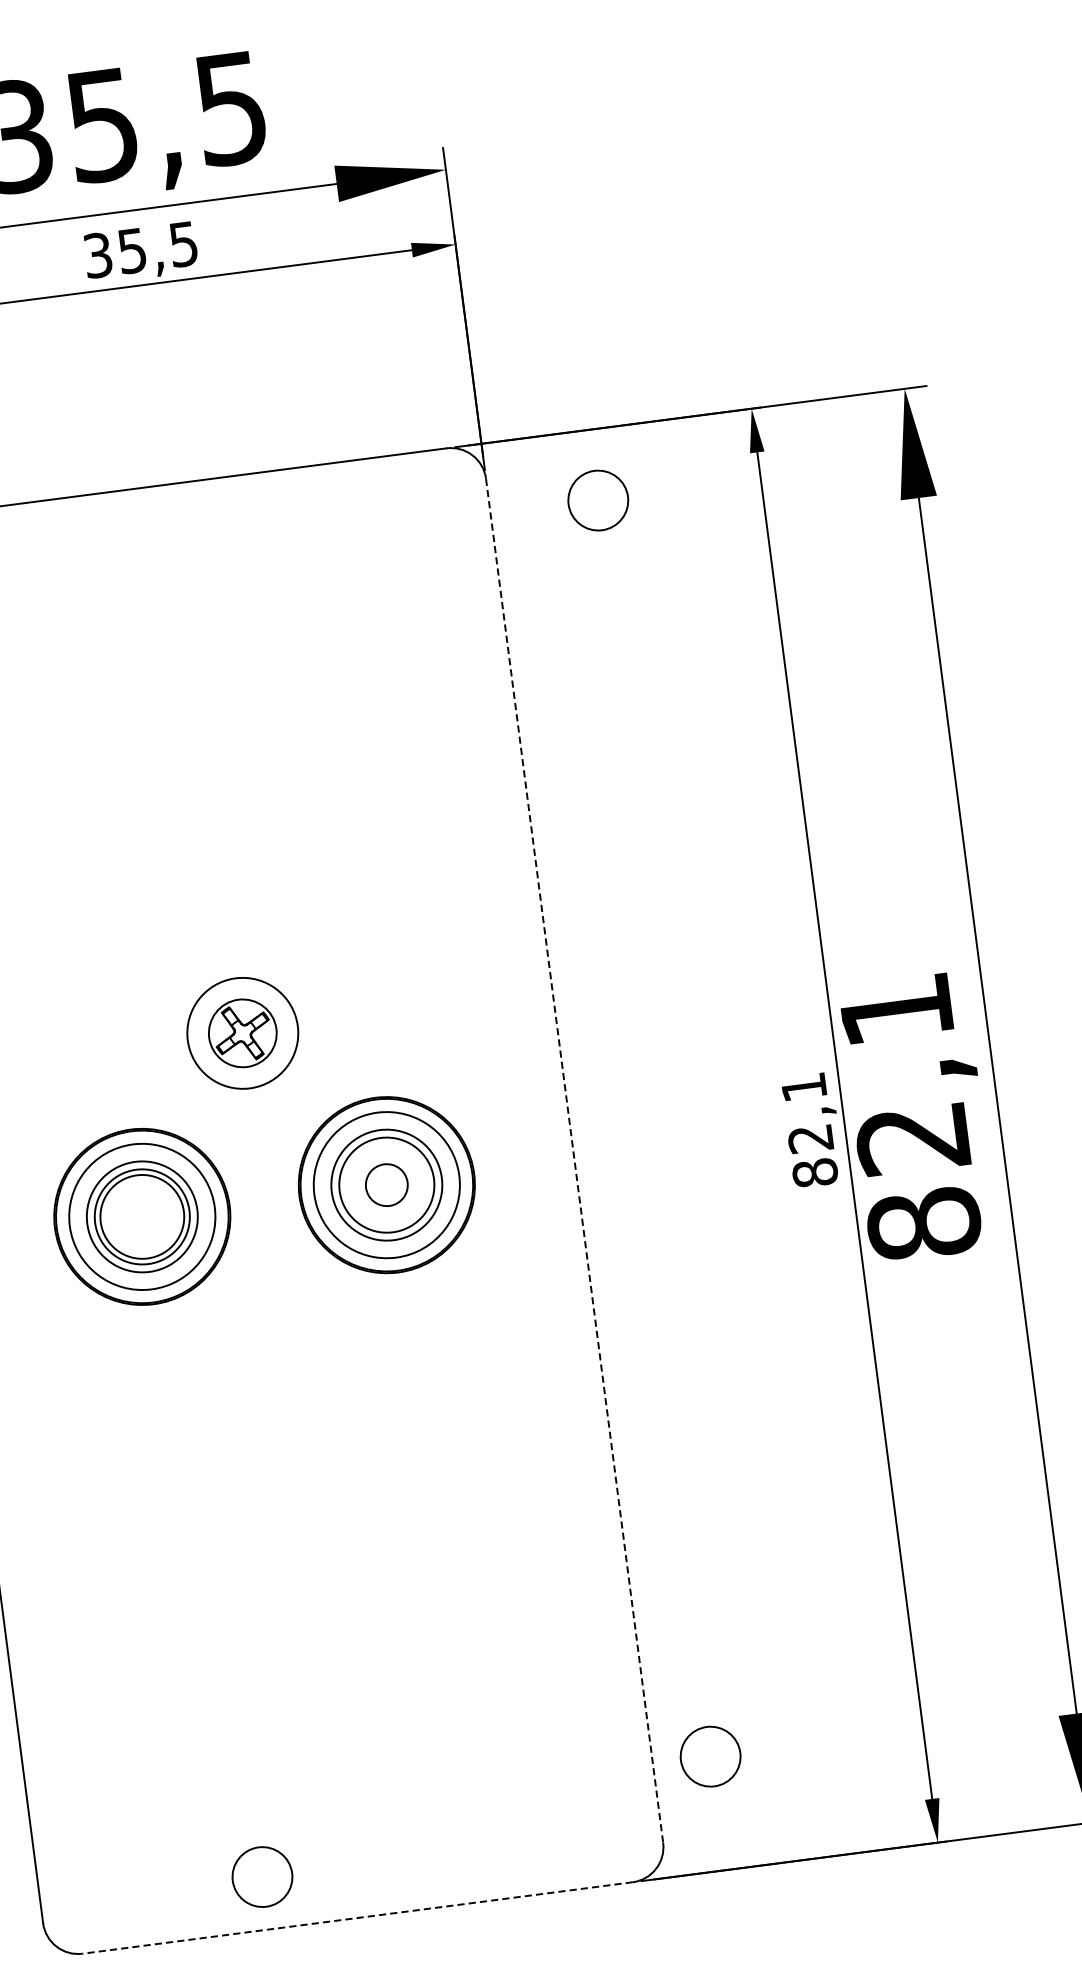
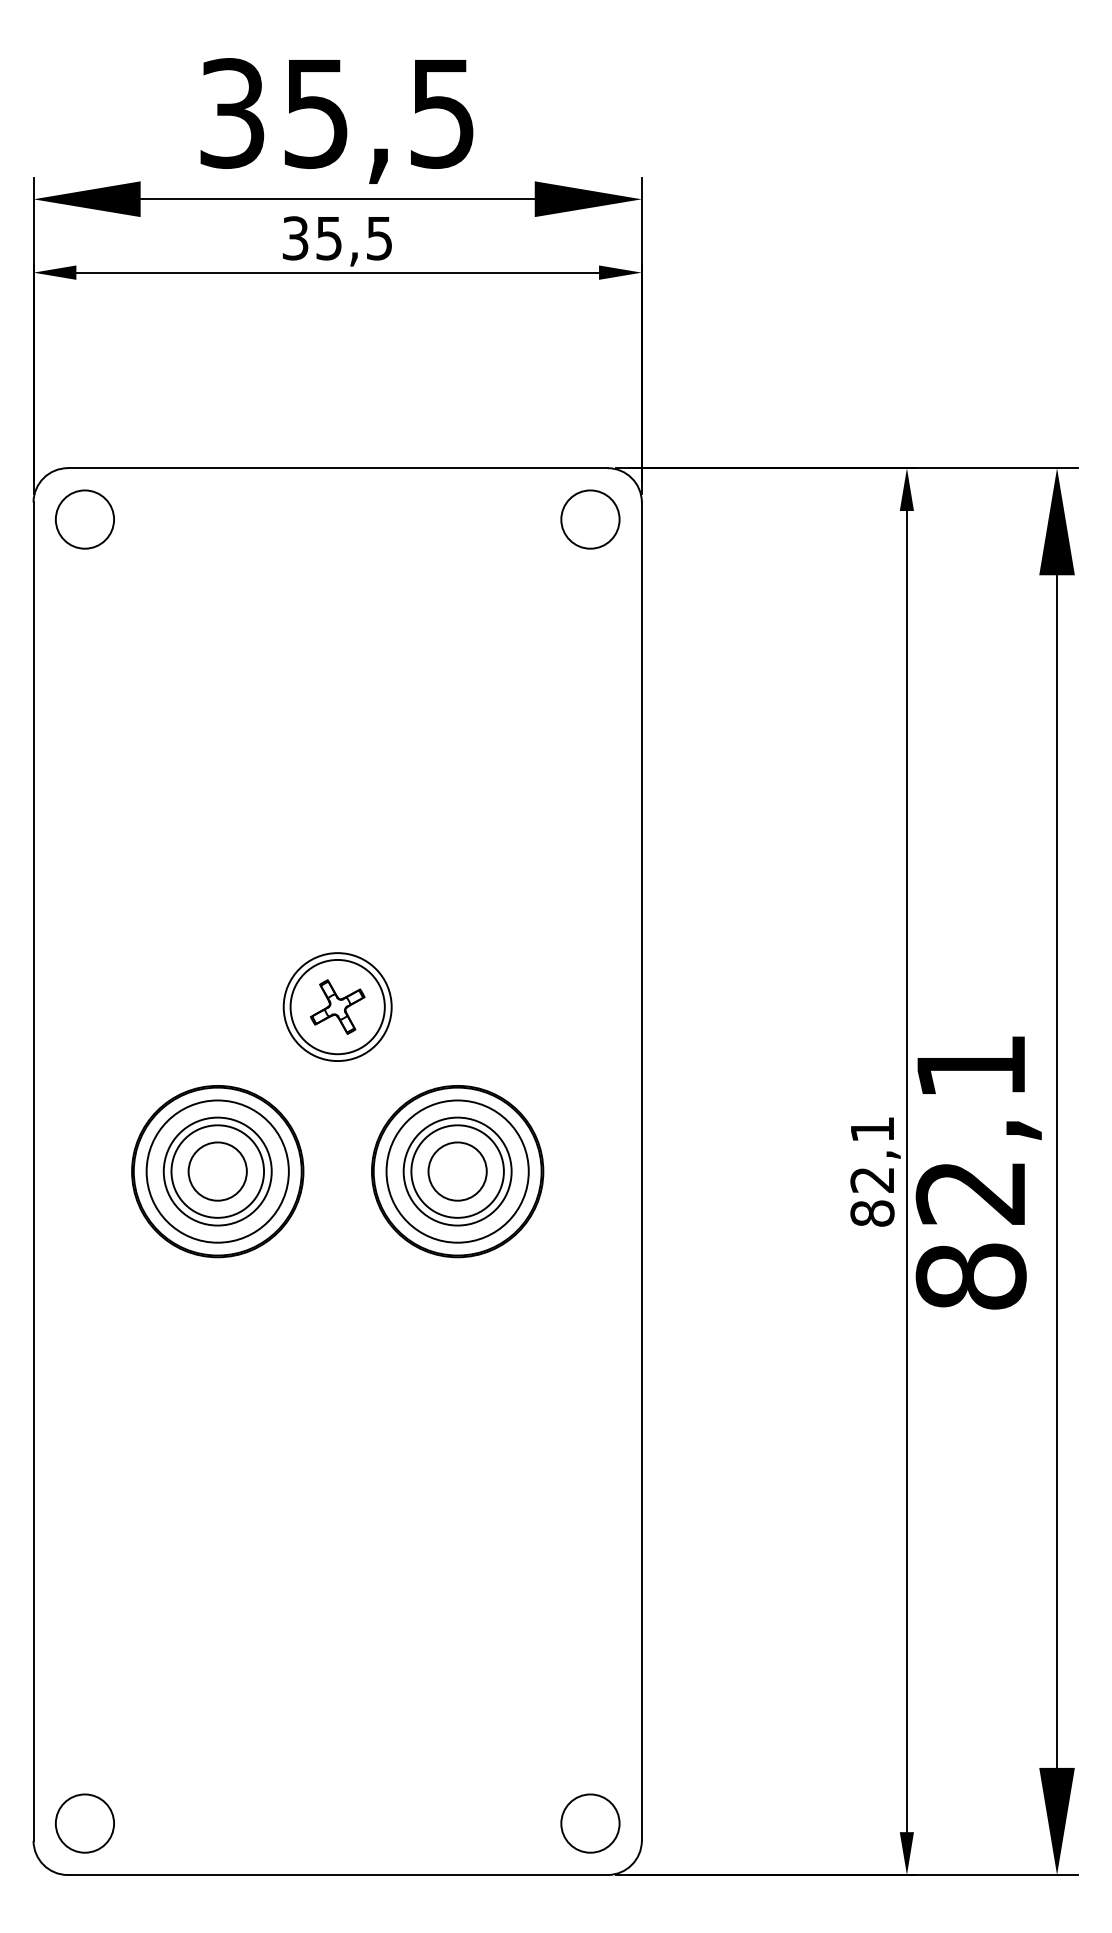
circle: (598, 500) -> (590, 519), moved
circle: (242, 1032) -> (337, 1006), size x1.43
line: (574, 1161) -> (641, 1172), dashed -> solid
circle: (386, 1185) -> (457, 1171), size x1.43
circle: (142, 1216) -> (217, 1171), size x0.71
circle: (710, 1756) -> (590, 1823), moved
circle: (261, 1877) -> (84, 1823), moved
line: (357, 1918) -> (337, 1875), dashed -> solid

